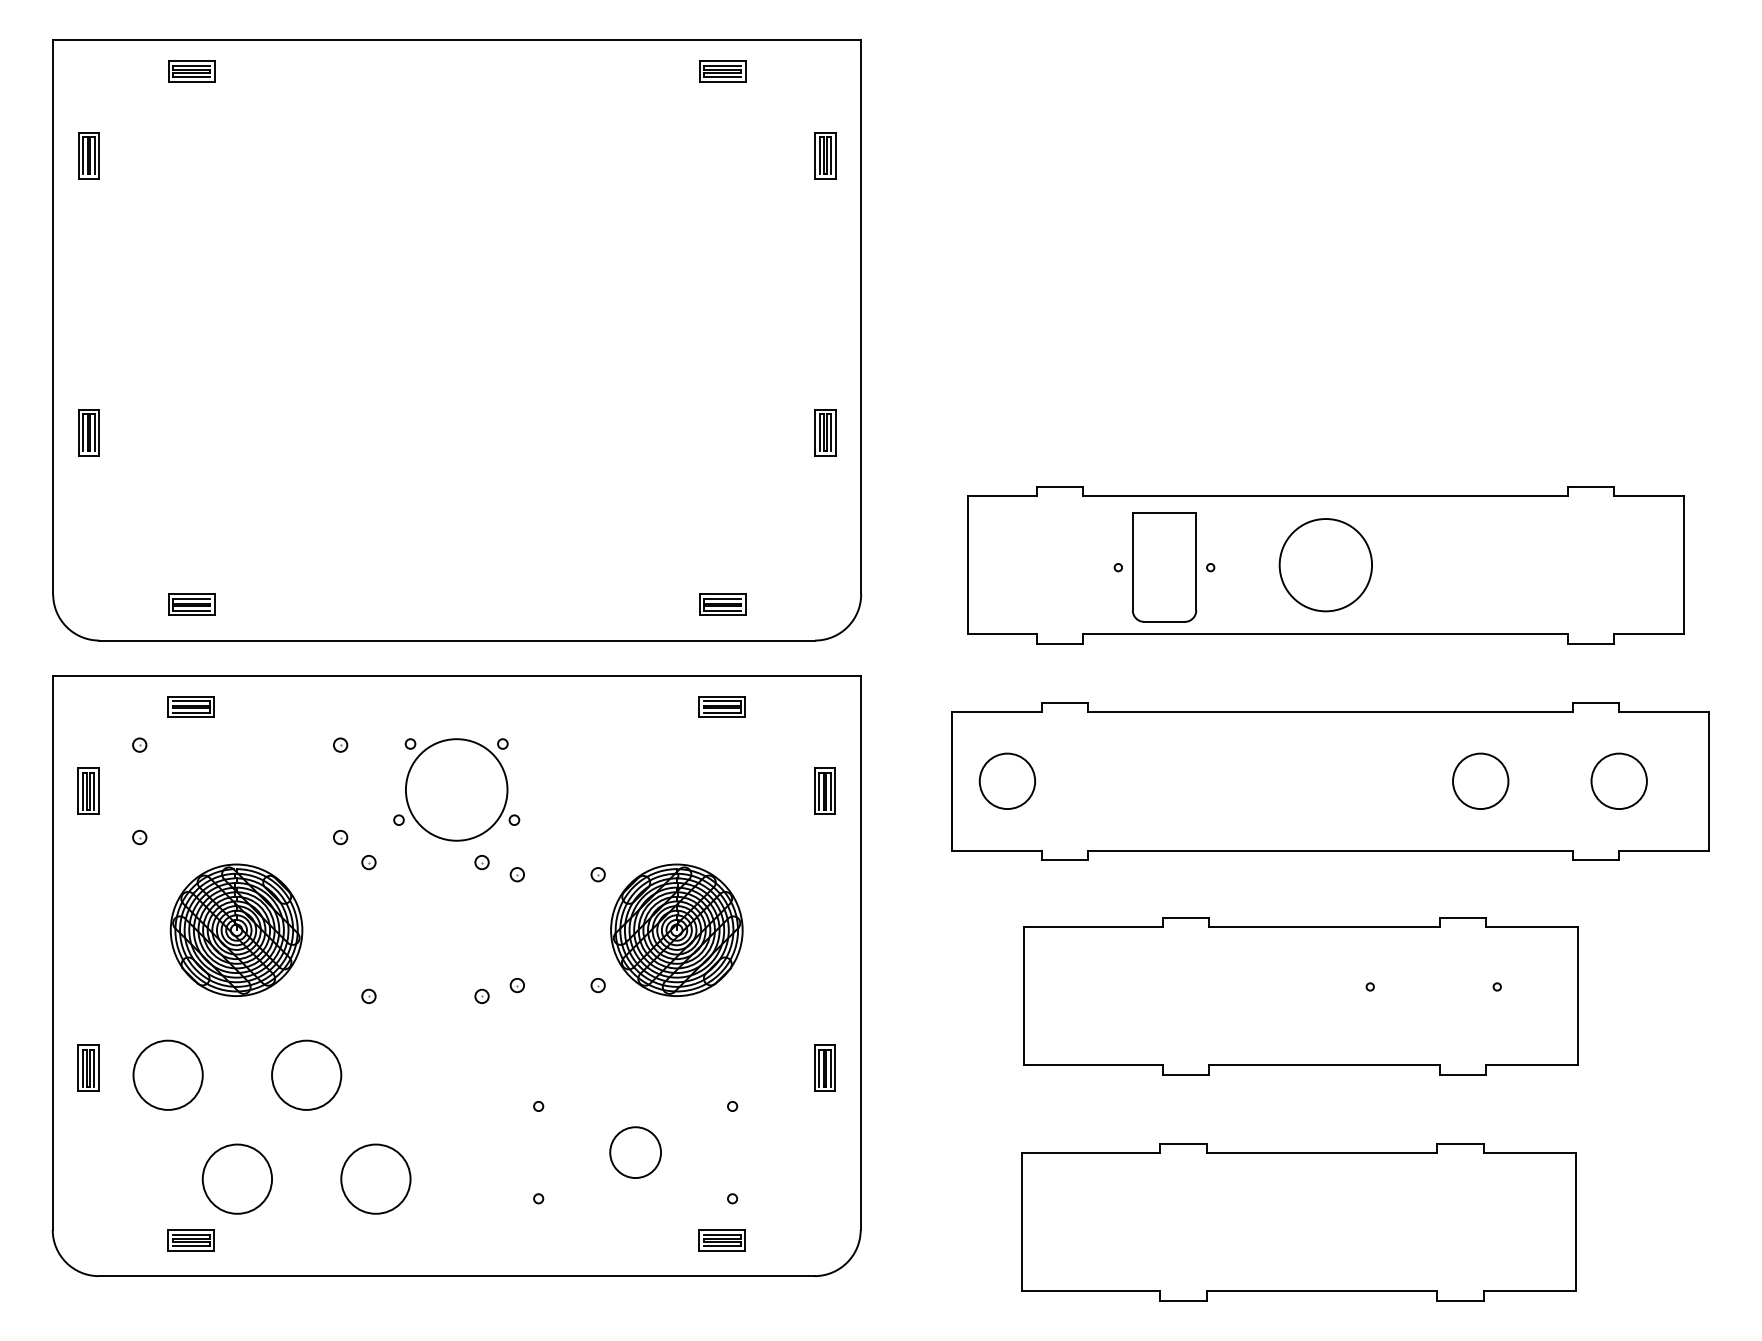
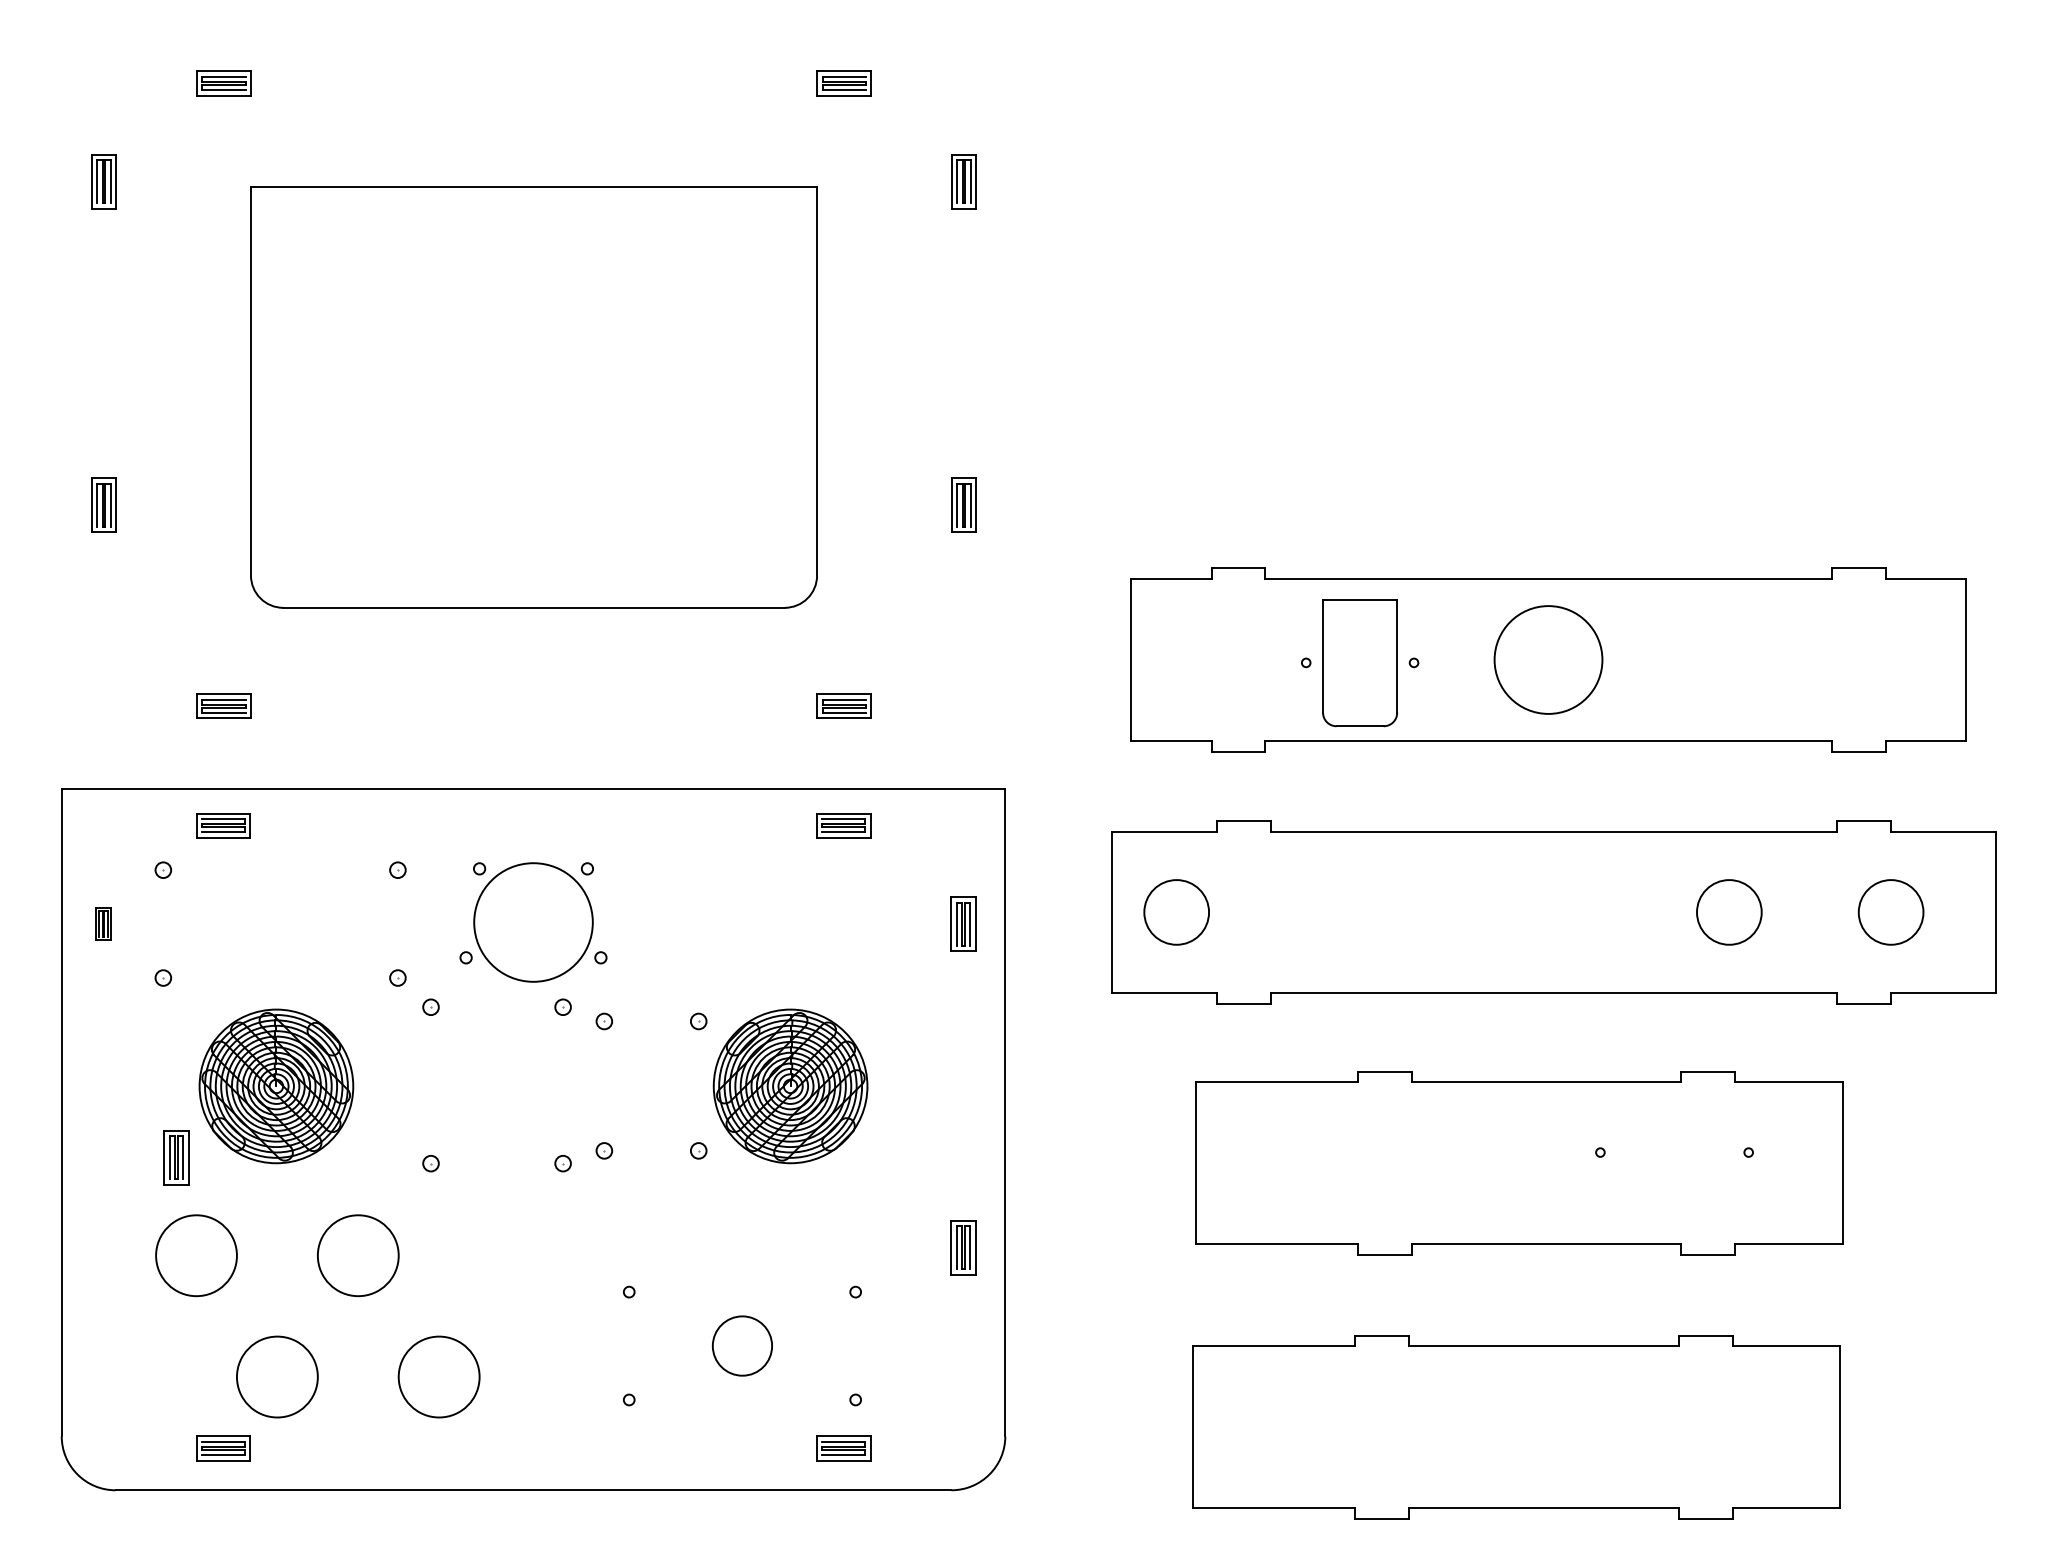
part: (456, 340) -> (533, 397), size x0.6
part: (88, 790) -> (103, 923), size x0.6
part: (88, 1068) -> (176, 1157), moved

